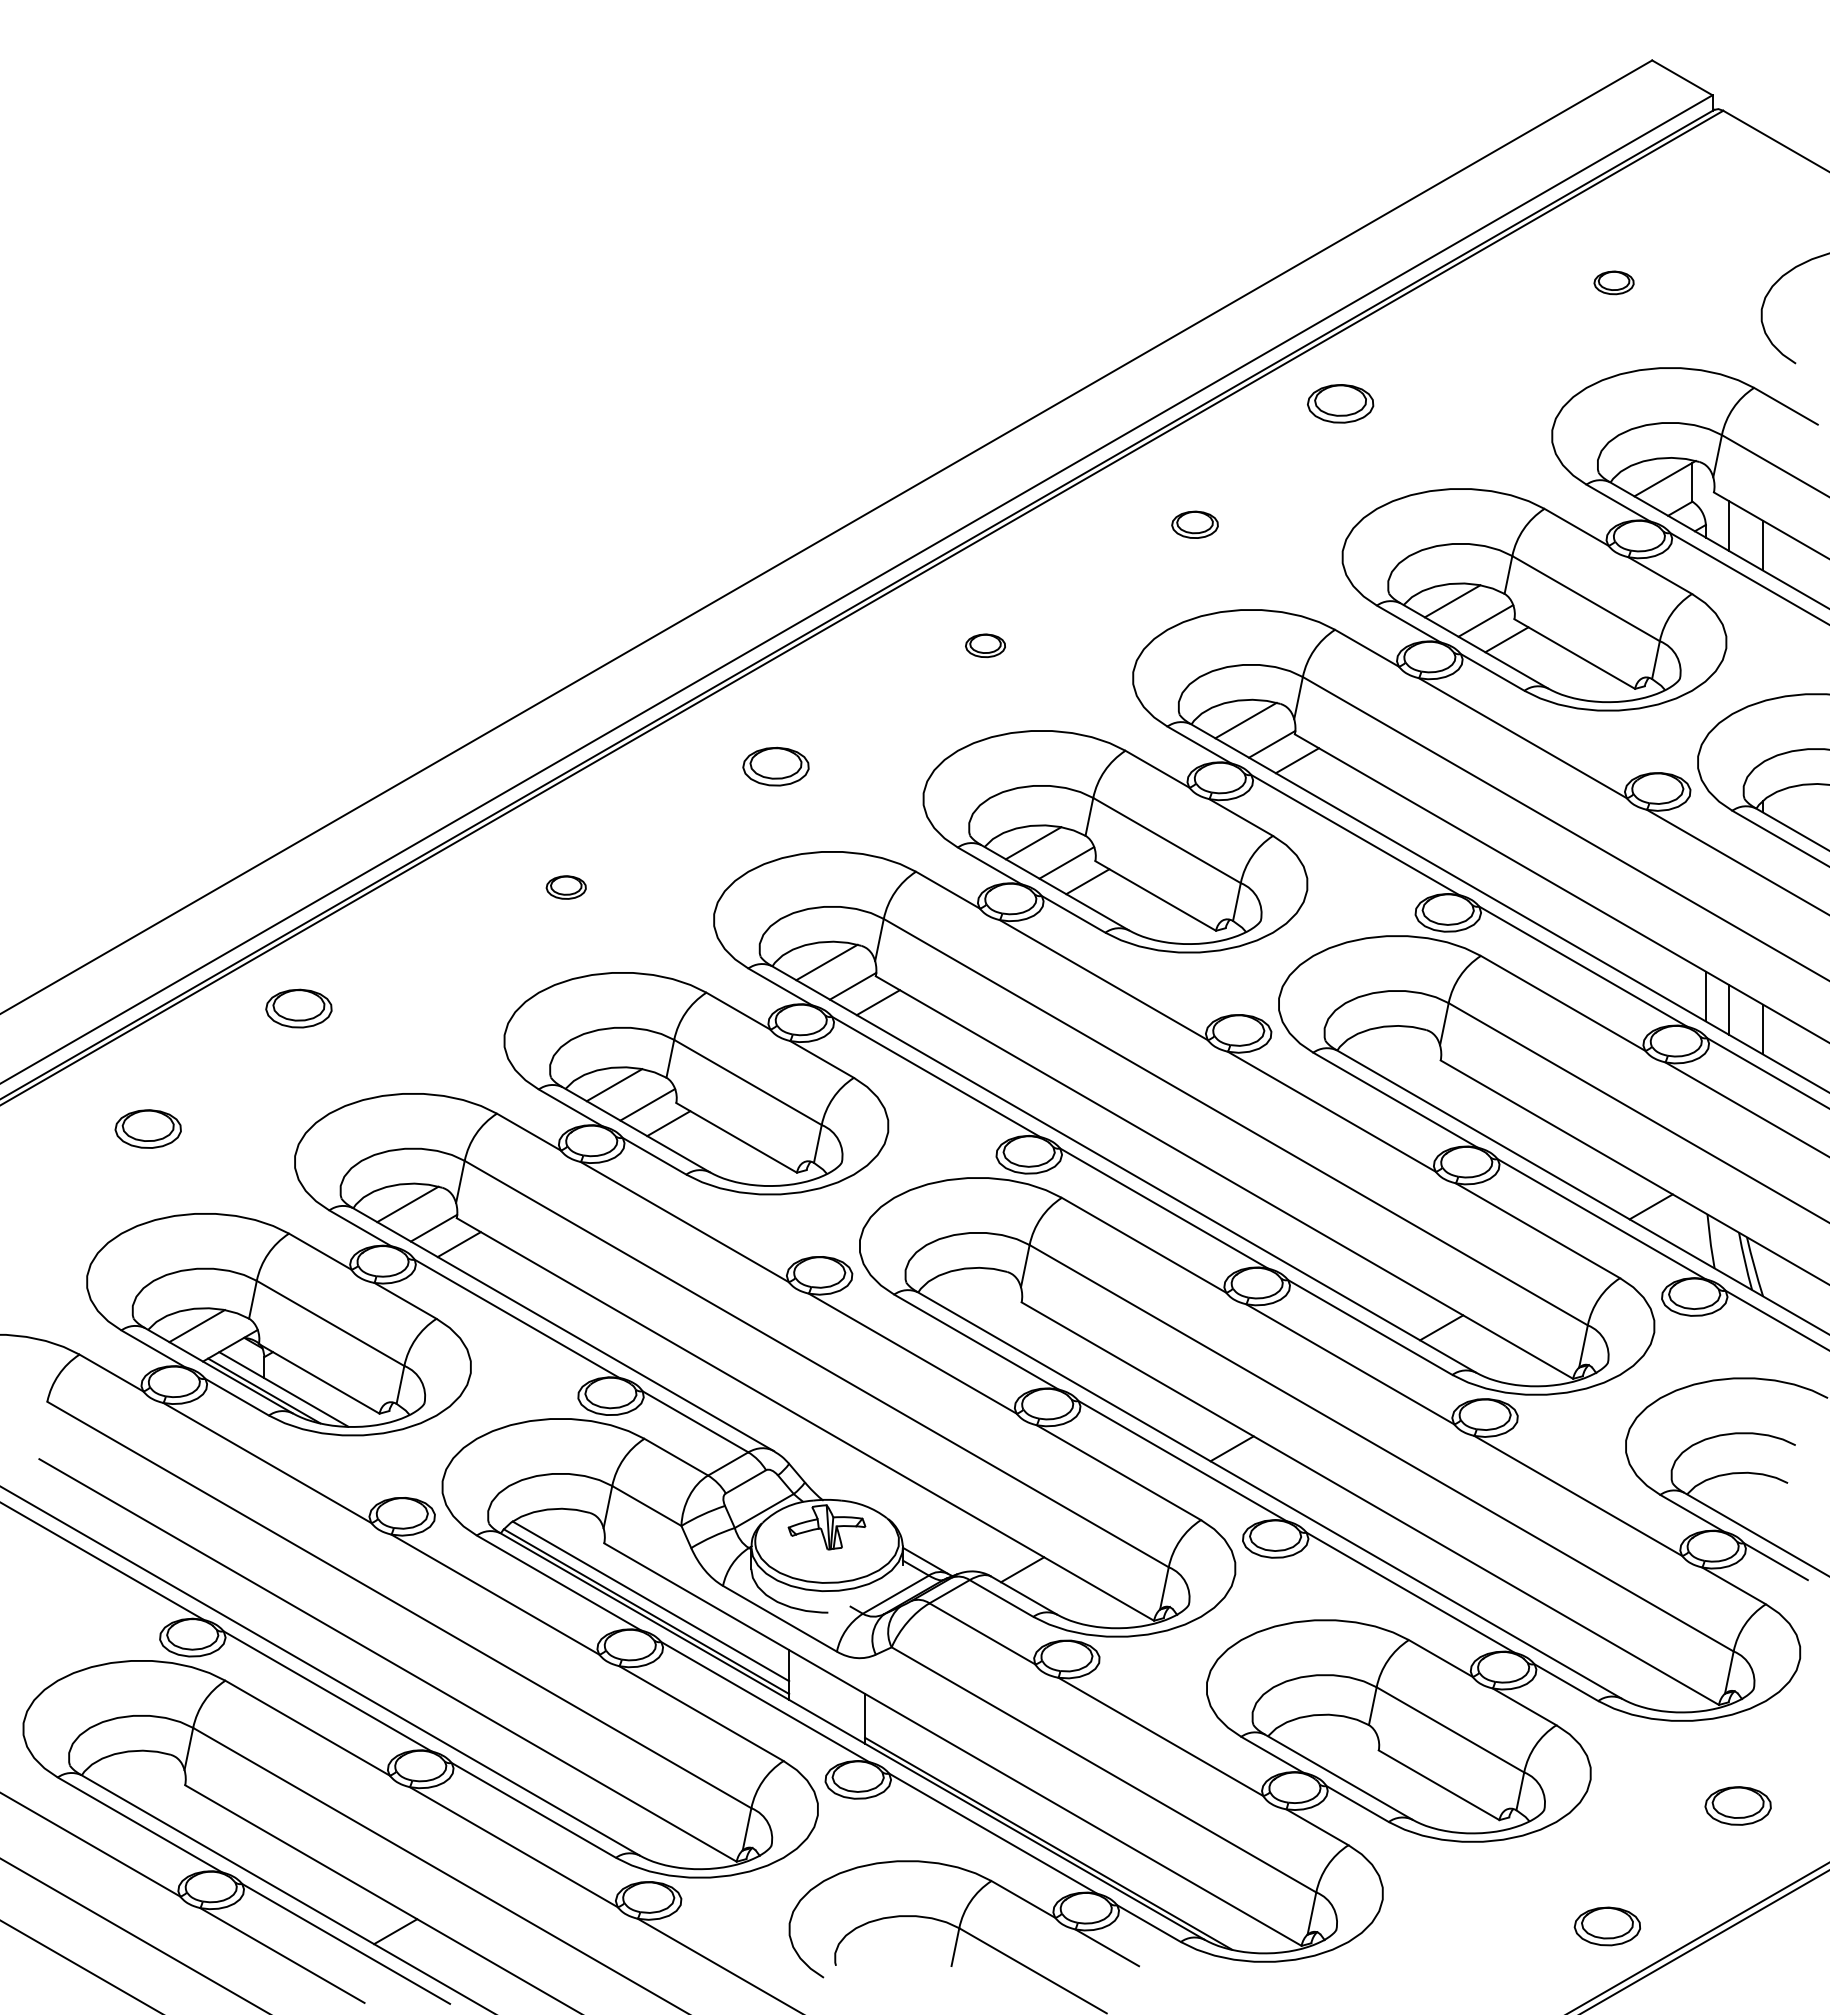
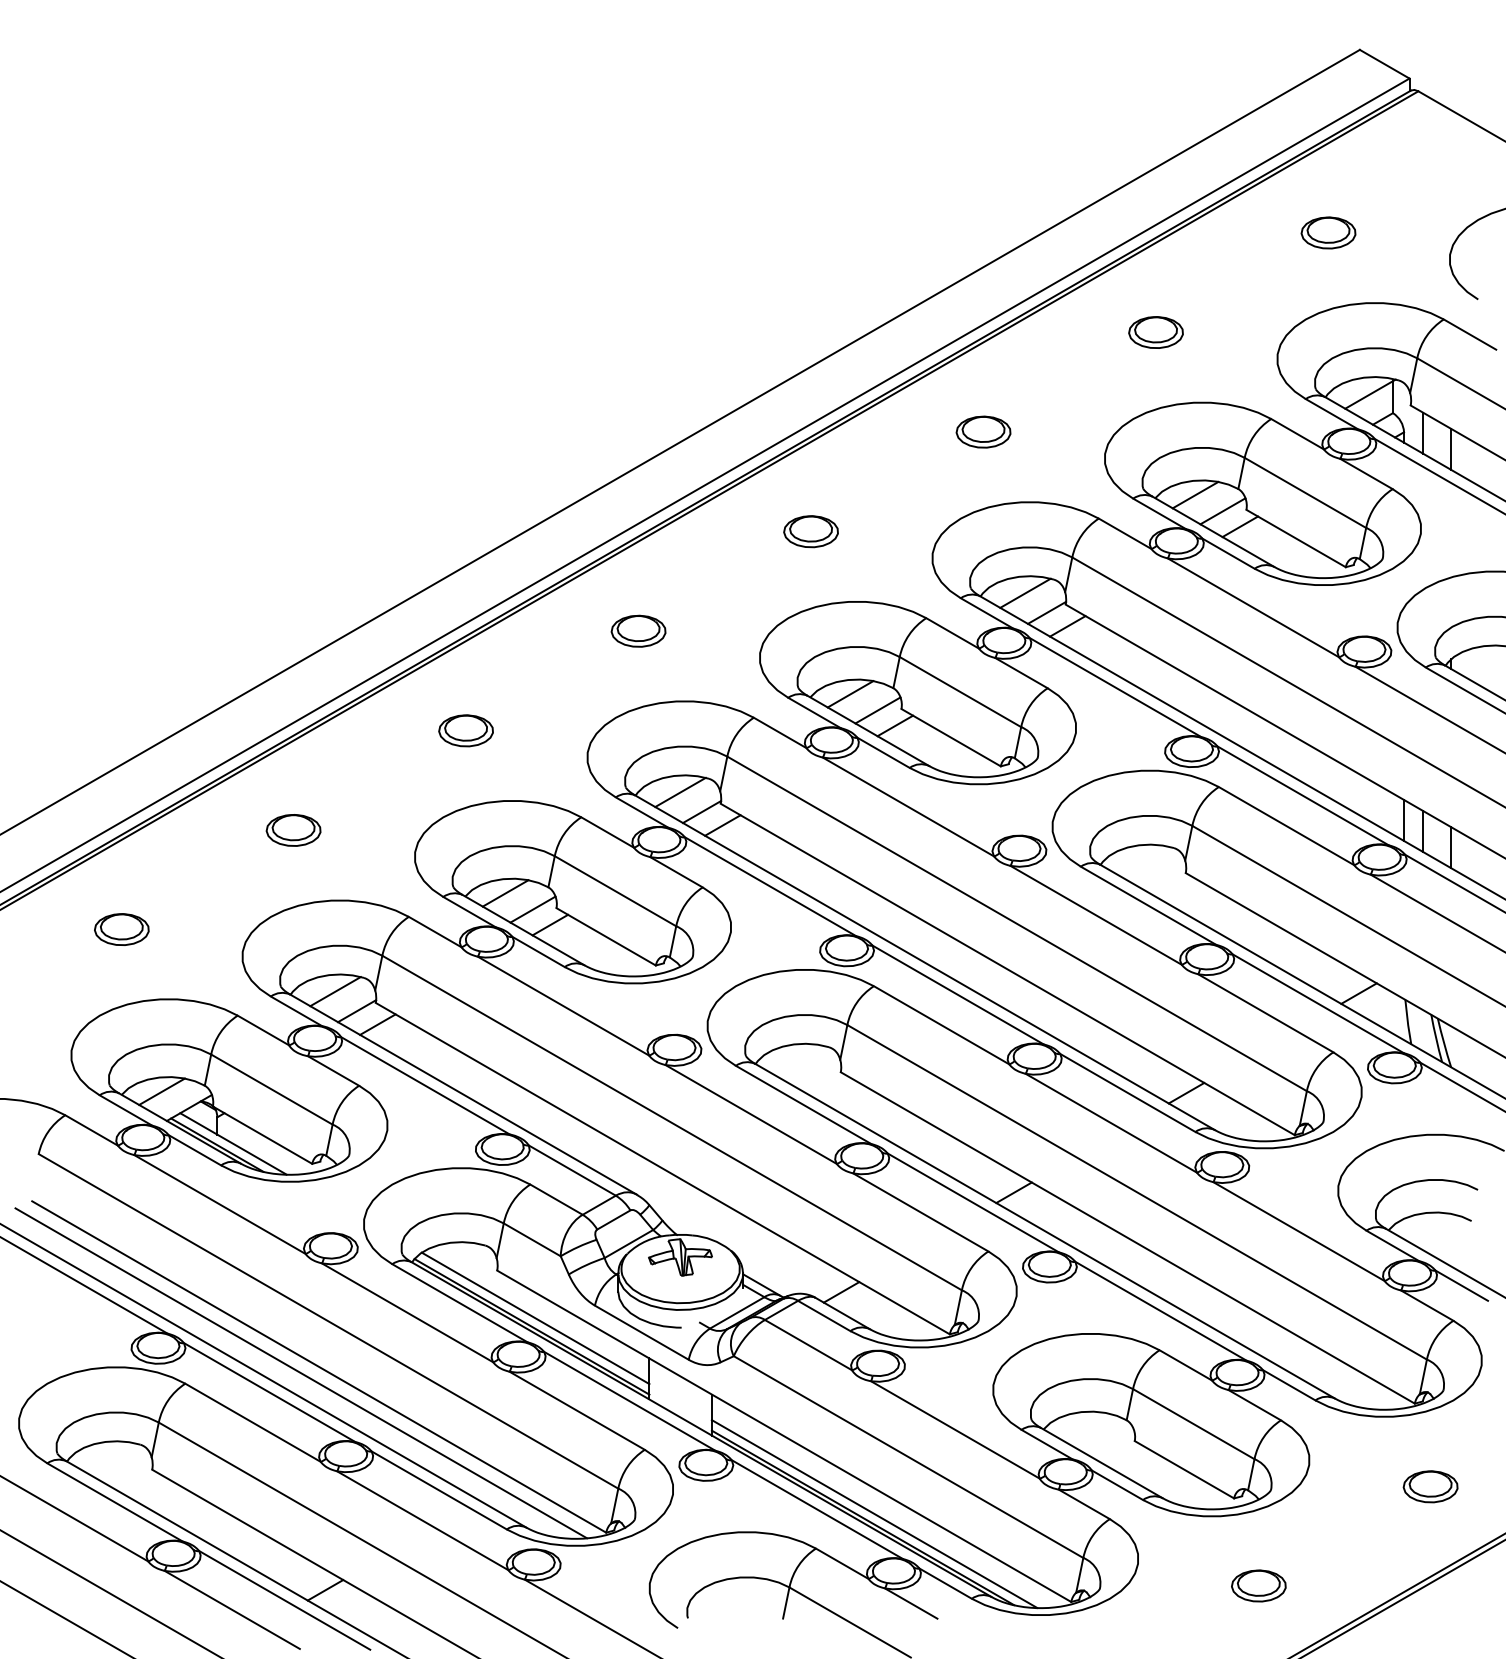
part: (1613, 282) -> (1328, 232), size x1.67
part: (1340, 403) -> (1155, 332), moved
part: (1194, 524) -> (983, 431), size x1.43
part: (985, 645) -> (811, 531), size x1.67
part: (565, 887) -> (465, 730), size x1.67
part: (298, 1008) -> (293, 830), moved
line: (366, 1667) -> (301, 1372), added
line: (1062, 1838) -> (874, 1513), added
part: (1607, 1926) -> (1258, 1586), moved

